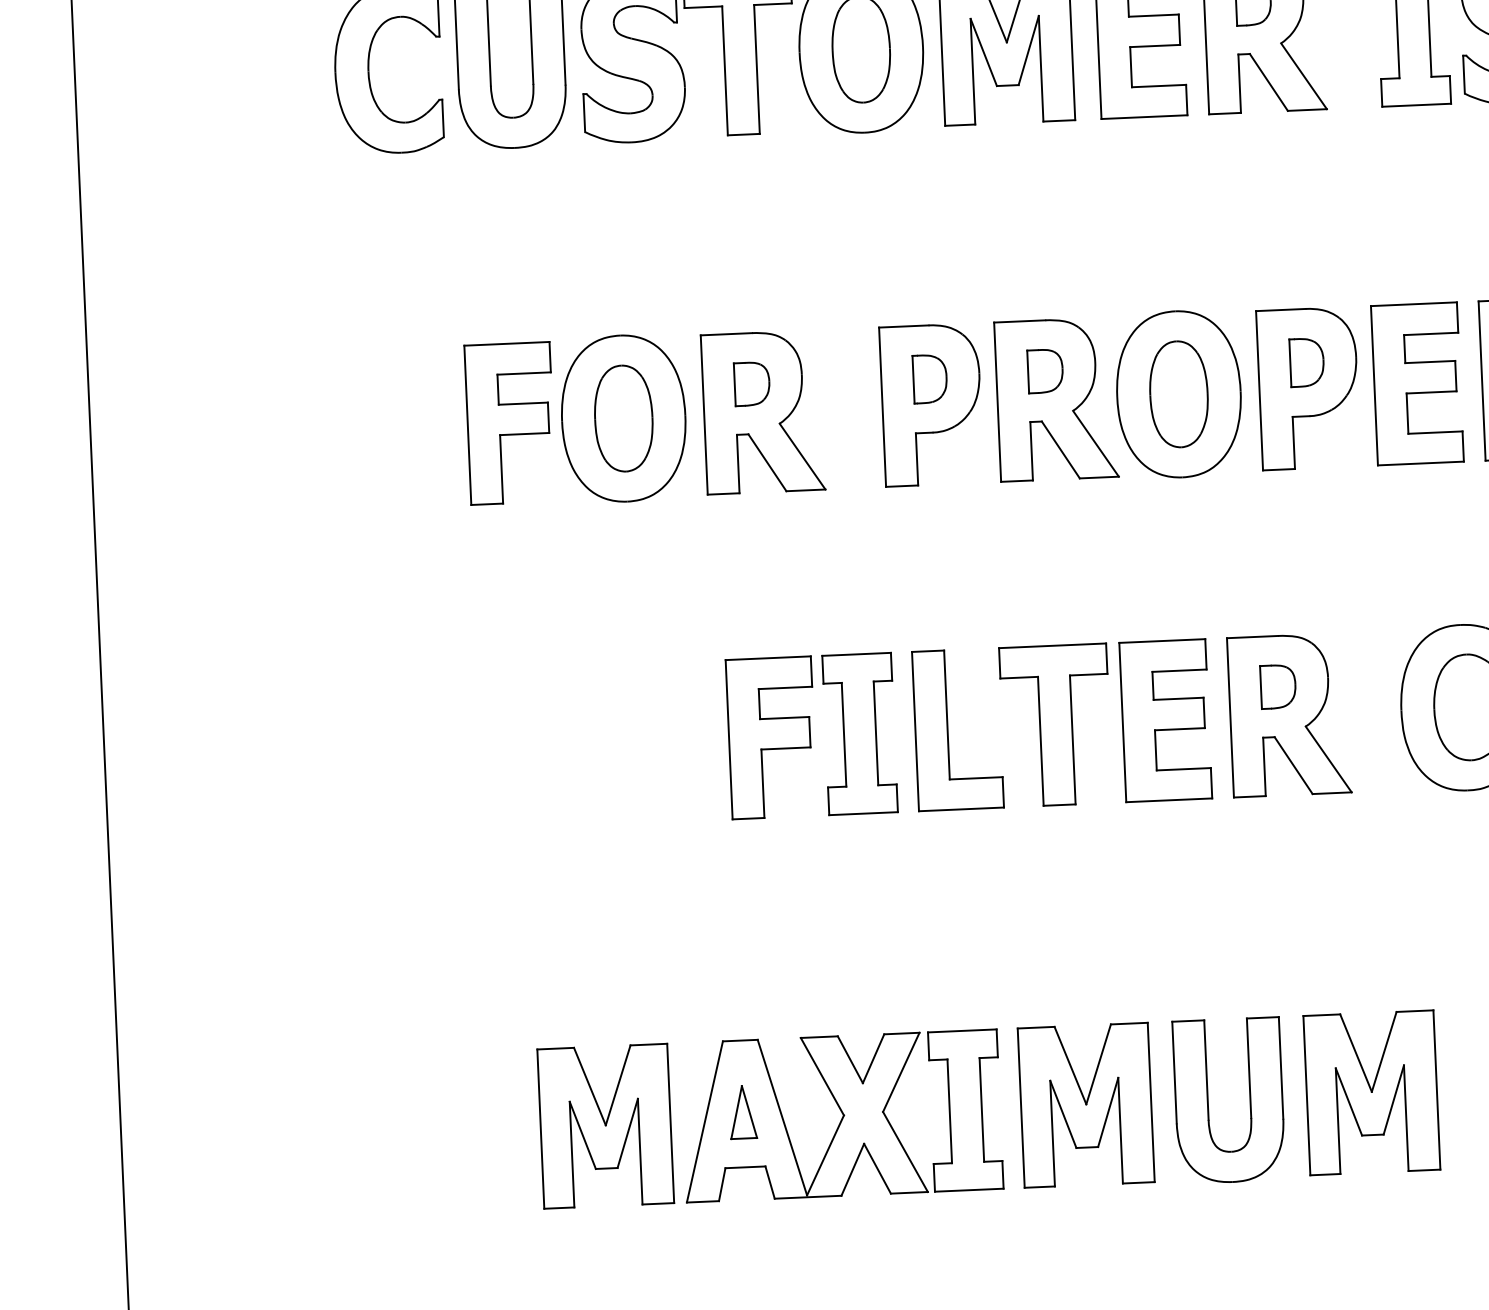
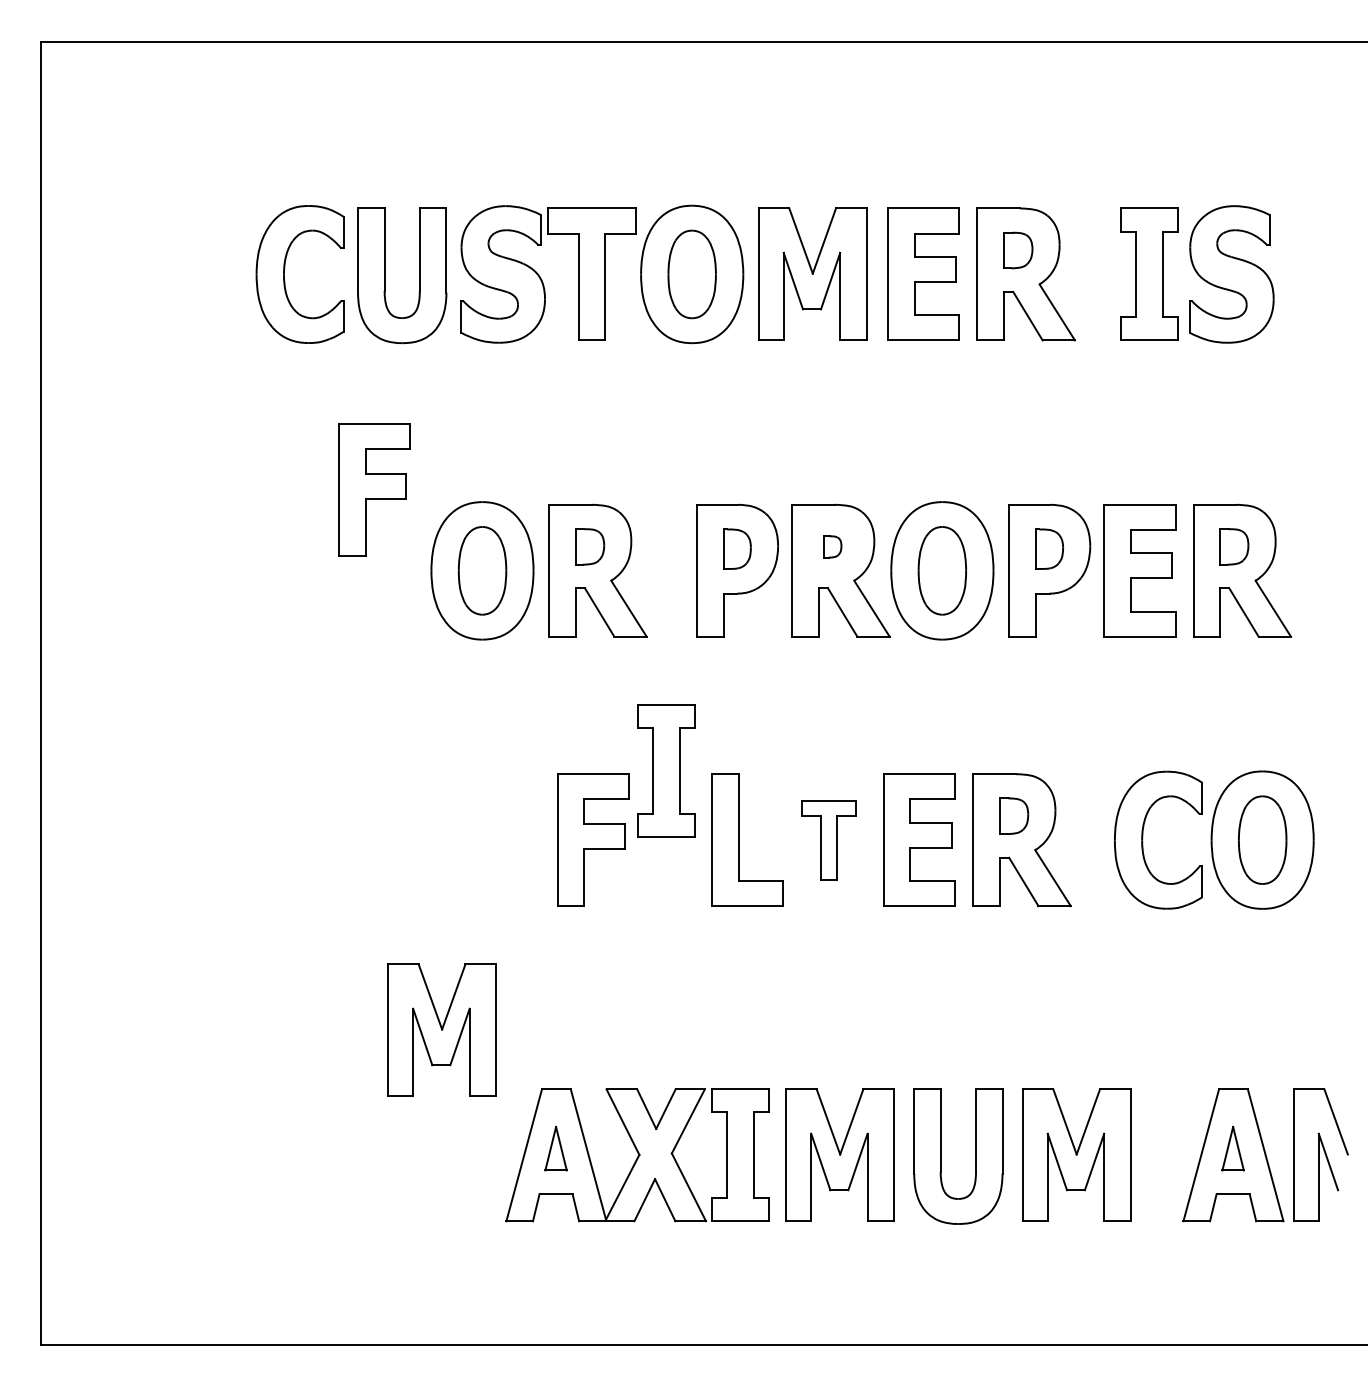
part: (1045, 370) -> (832, 546), size x0.6
part: (510, 423) -> (374, 489), moved
part: (1055, 724) -> (828, 839), size x0.6
part: (860, 733) -> (666, 770), moved
part: (605, 1125) -> (441, 1029), moved

